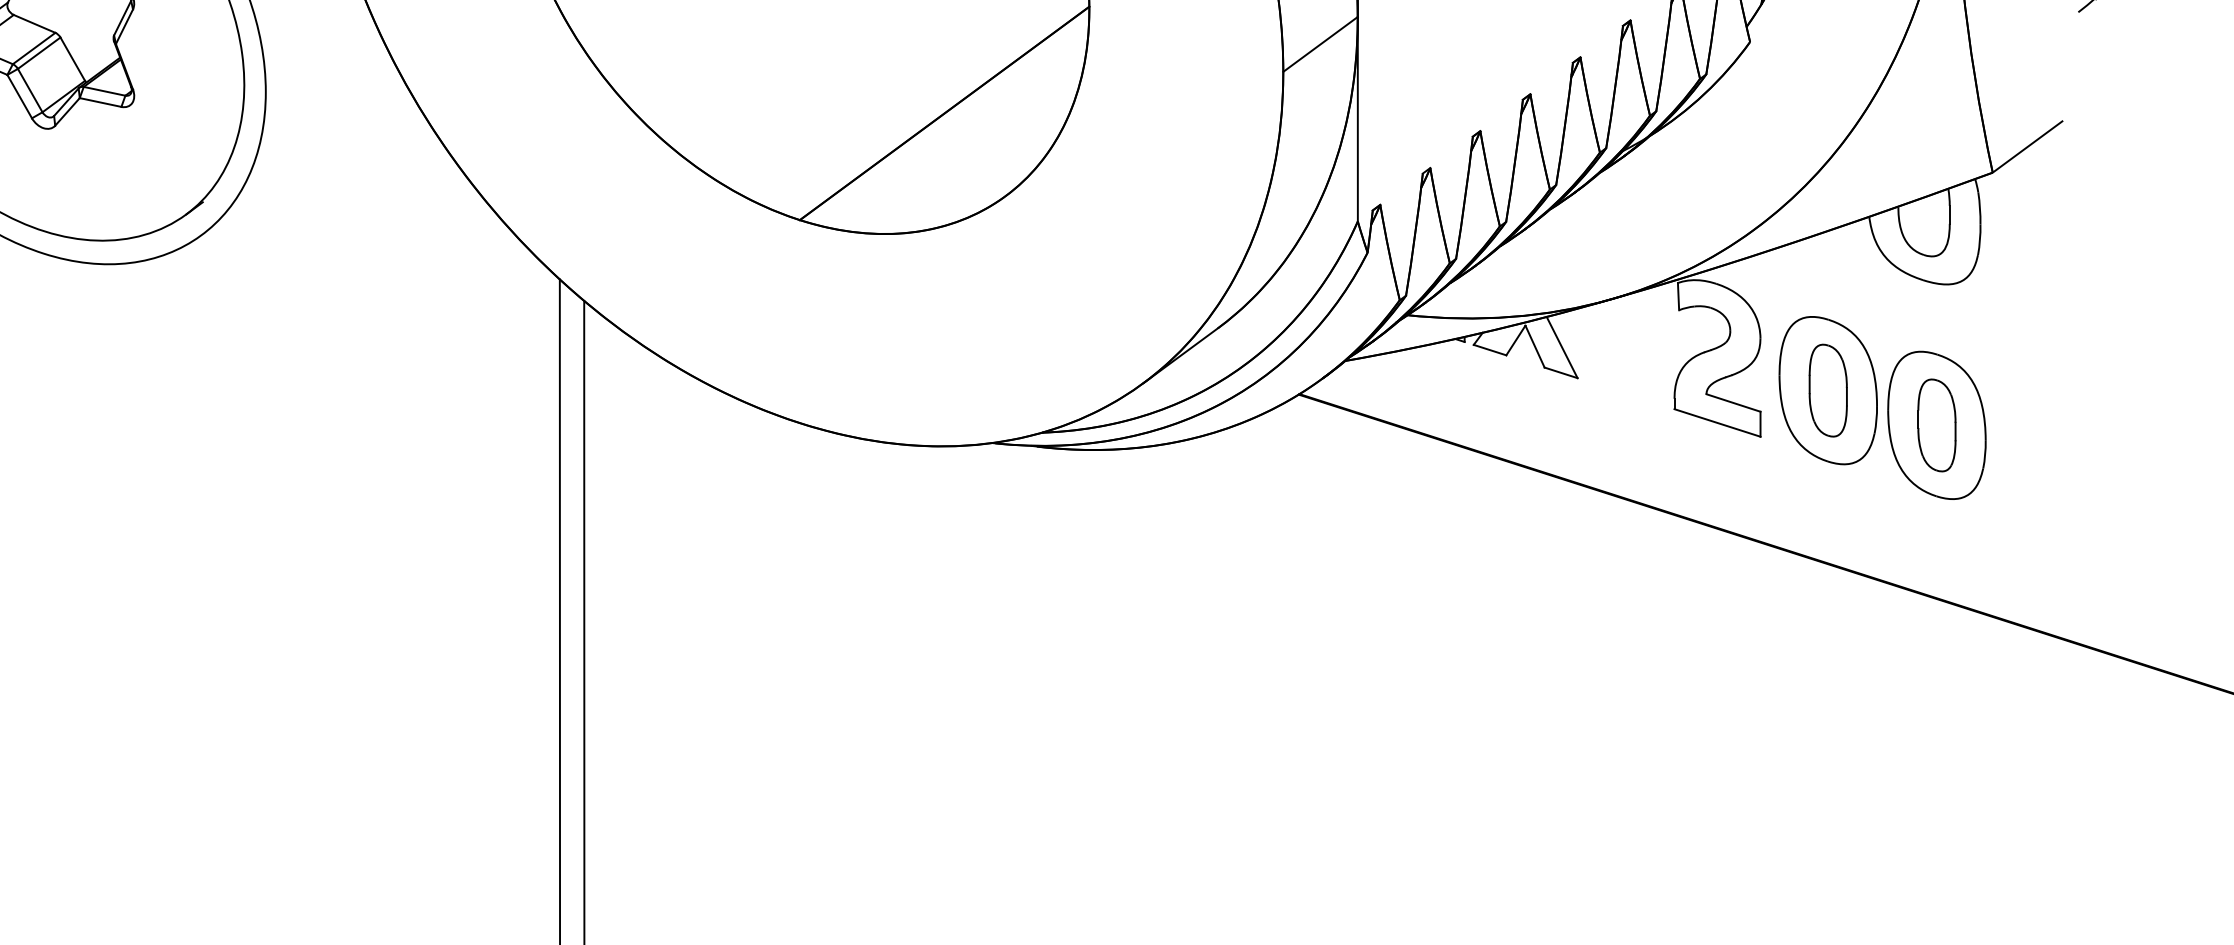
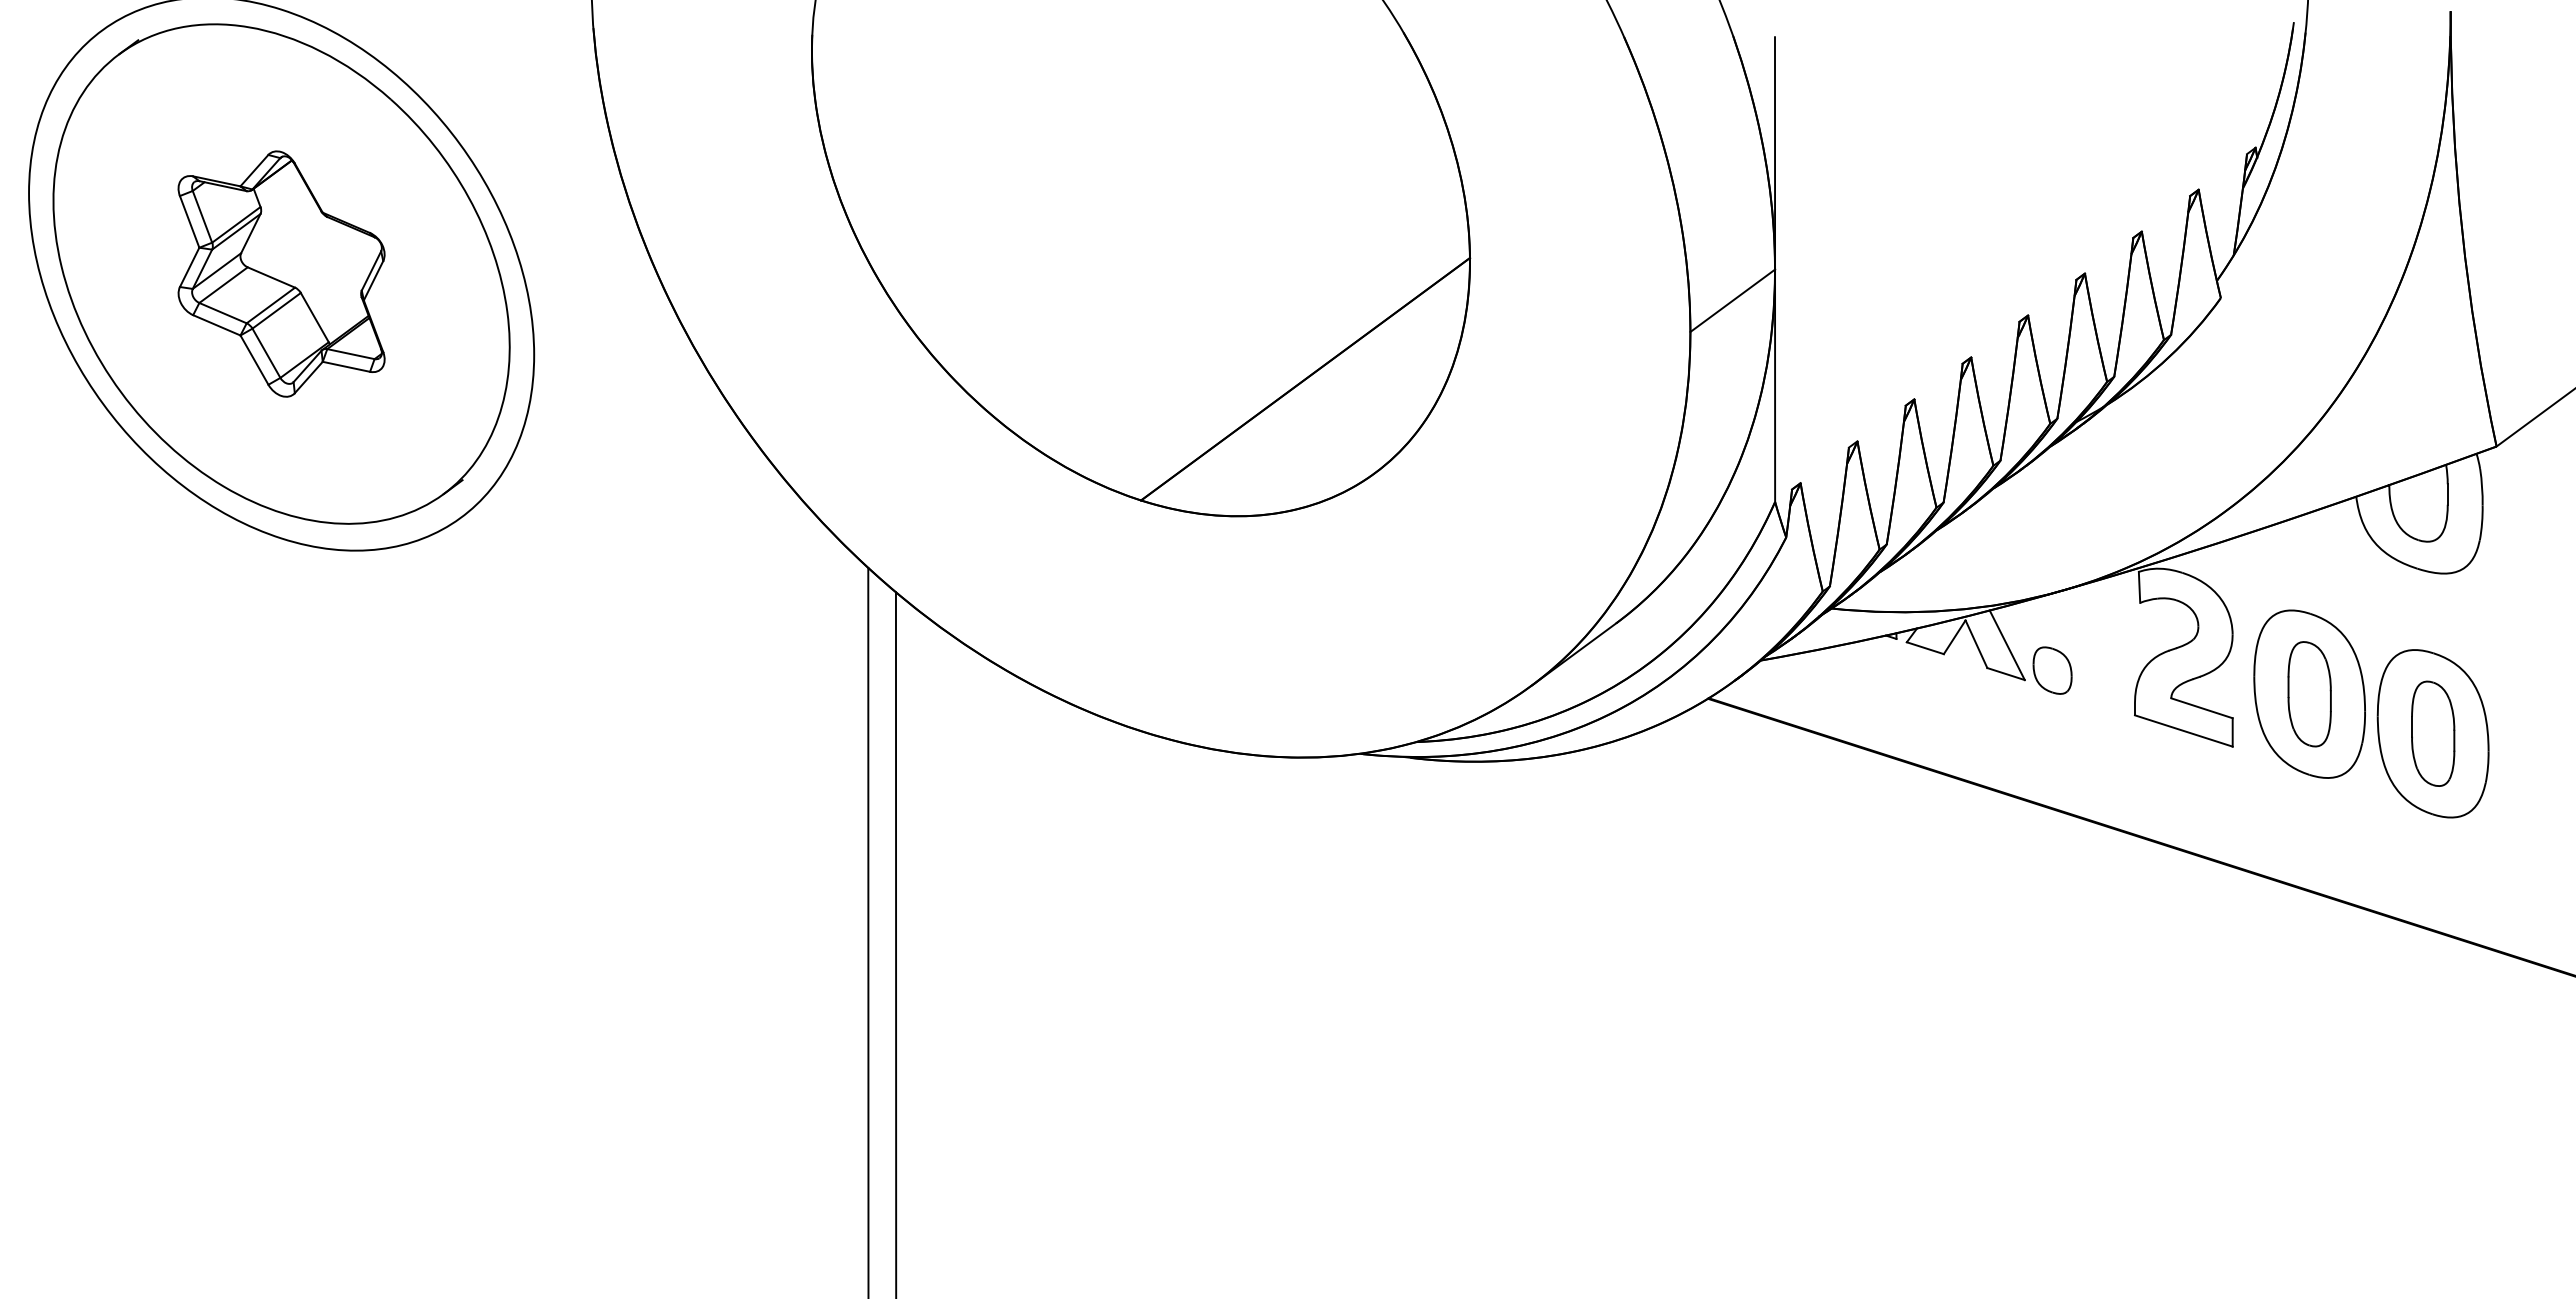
part: (1601, 369) -> (2052, 670), added

